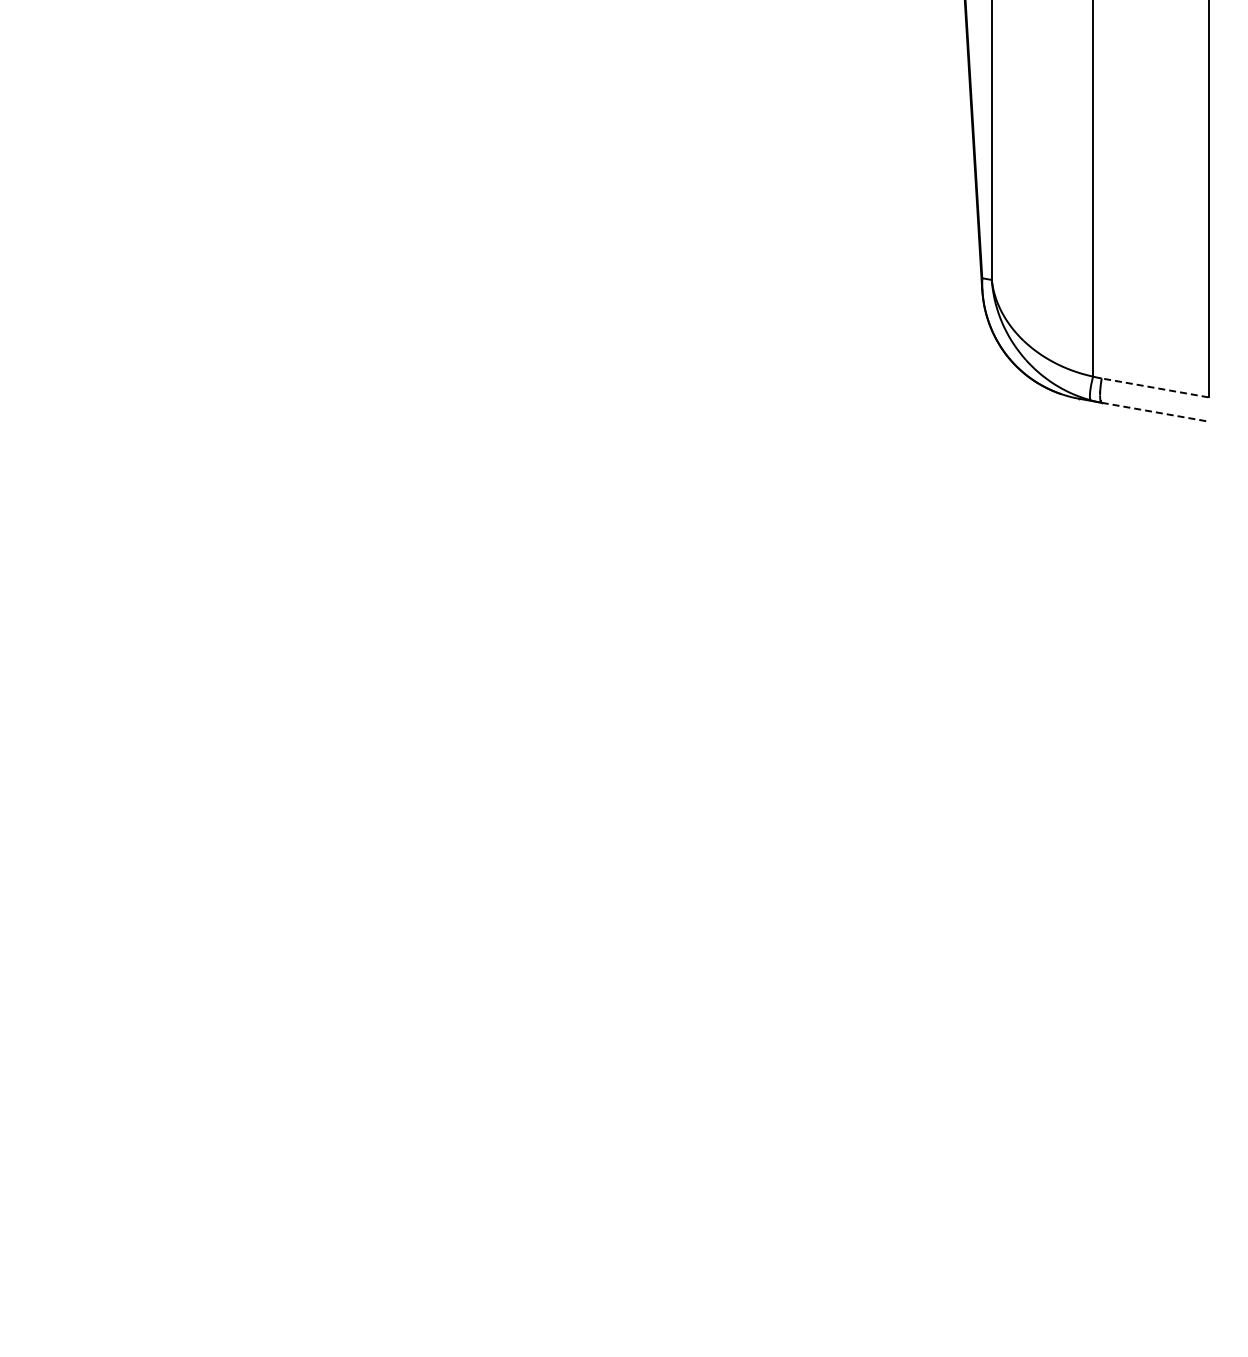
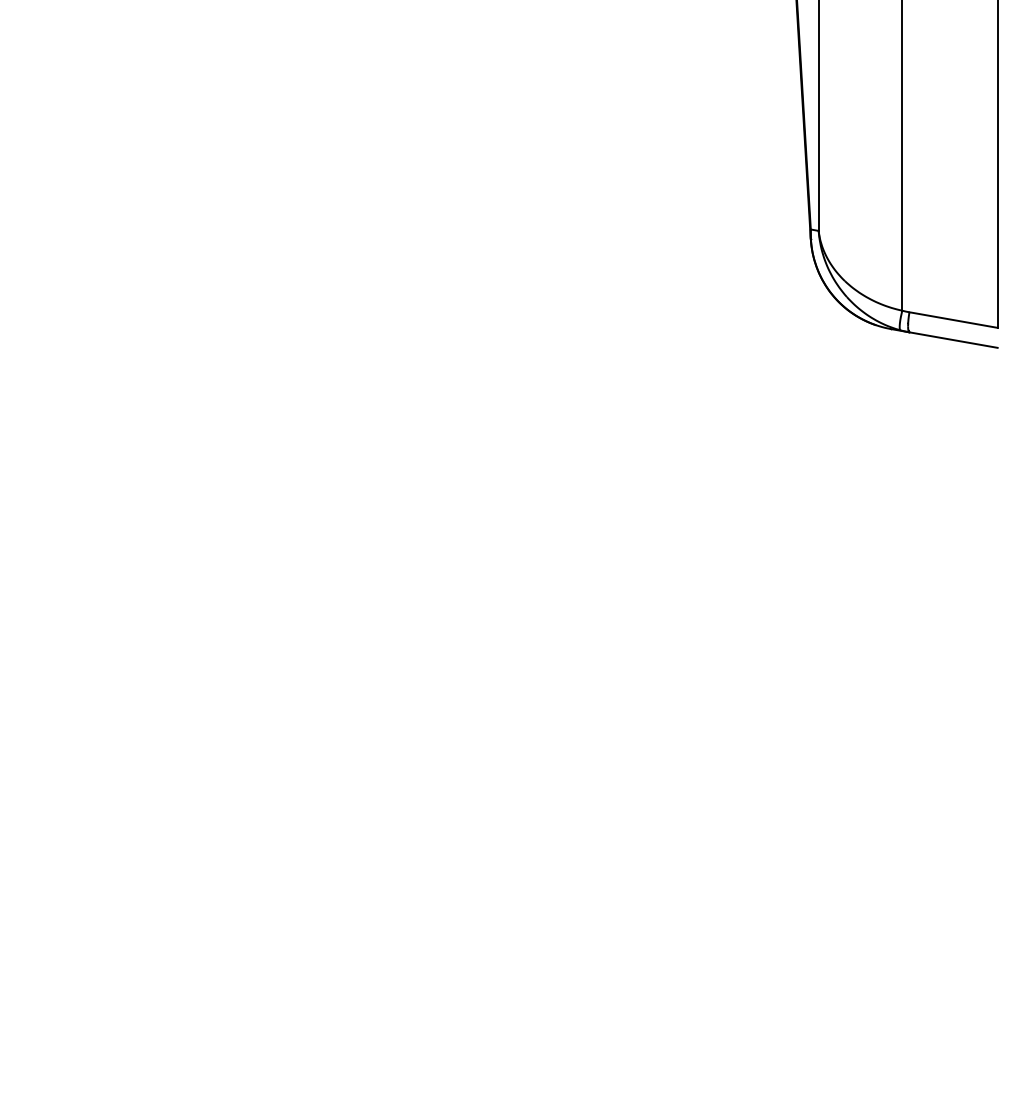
line: (1154, 387) -> (953, 319), dashed -> solid
line: (1155, 412) -> (953, 340), dashed -> solid

